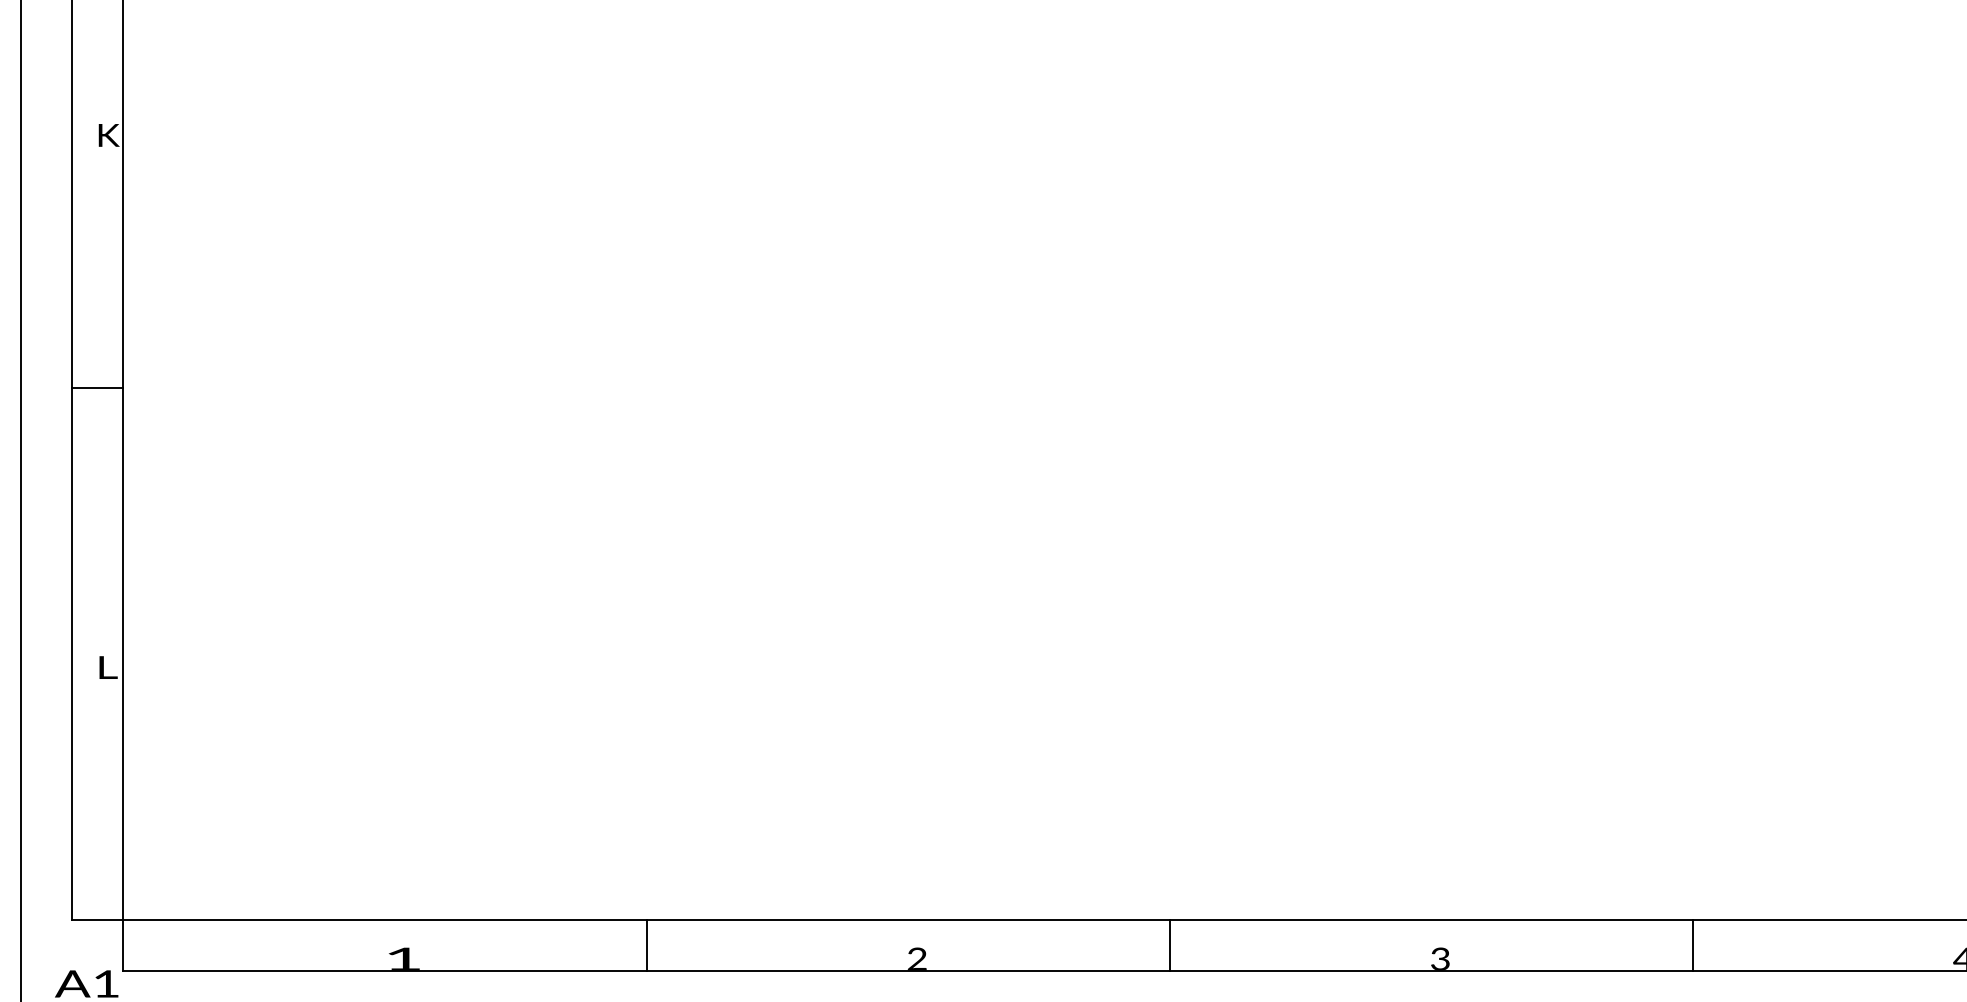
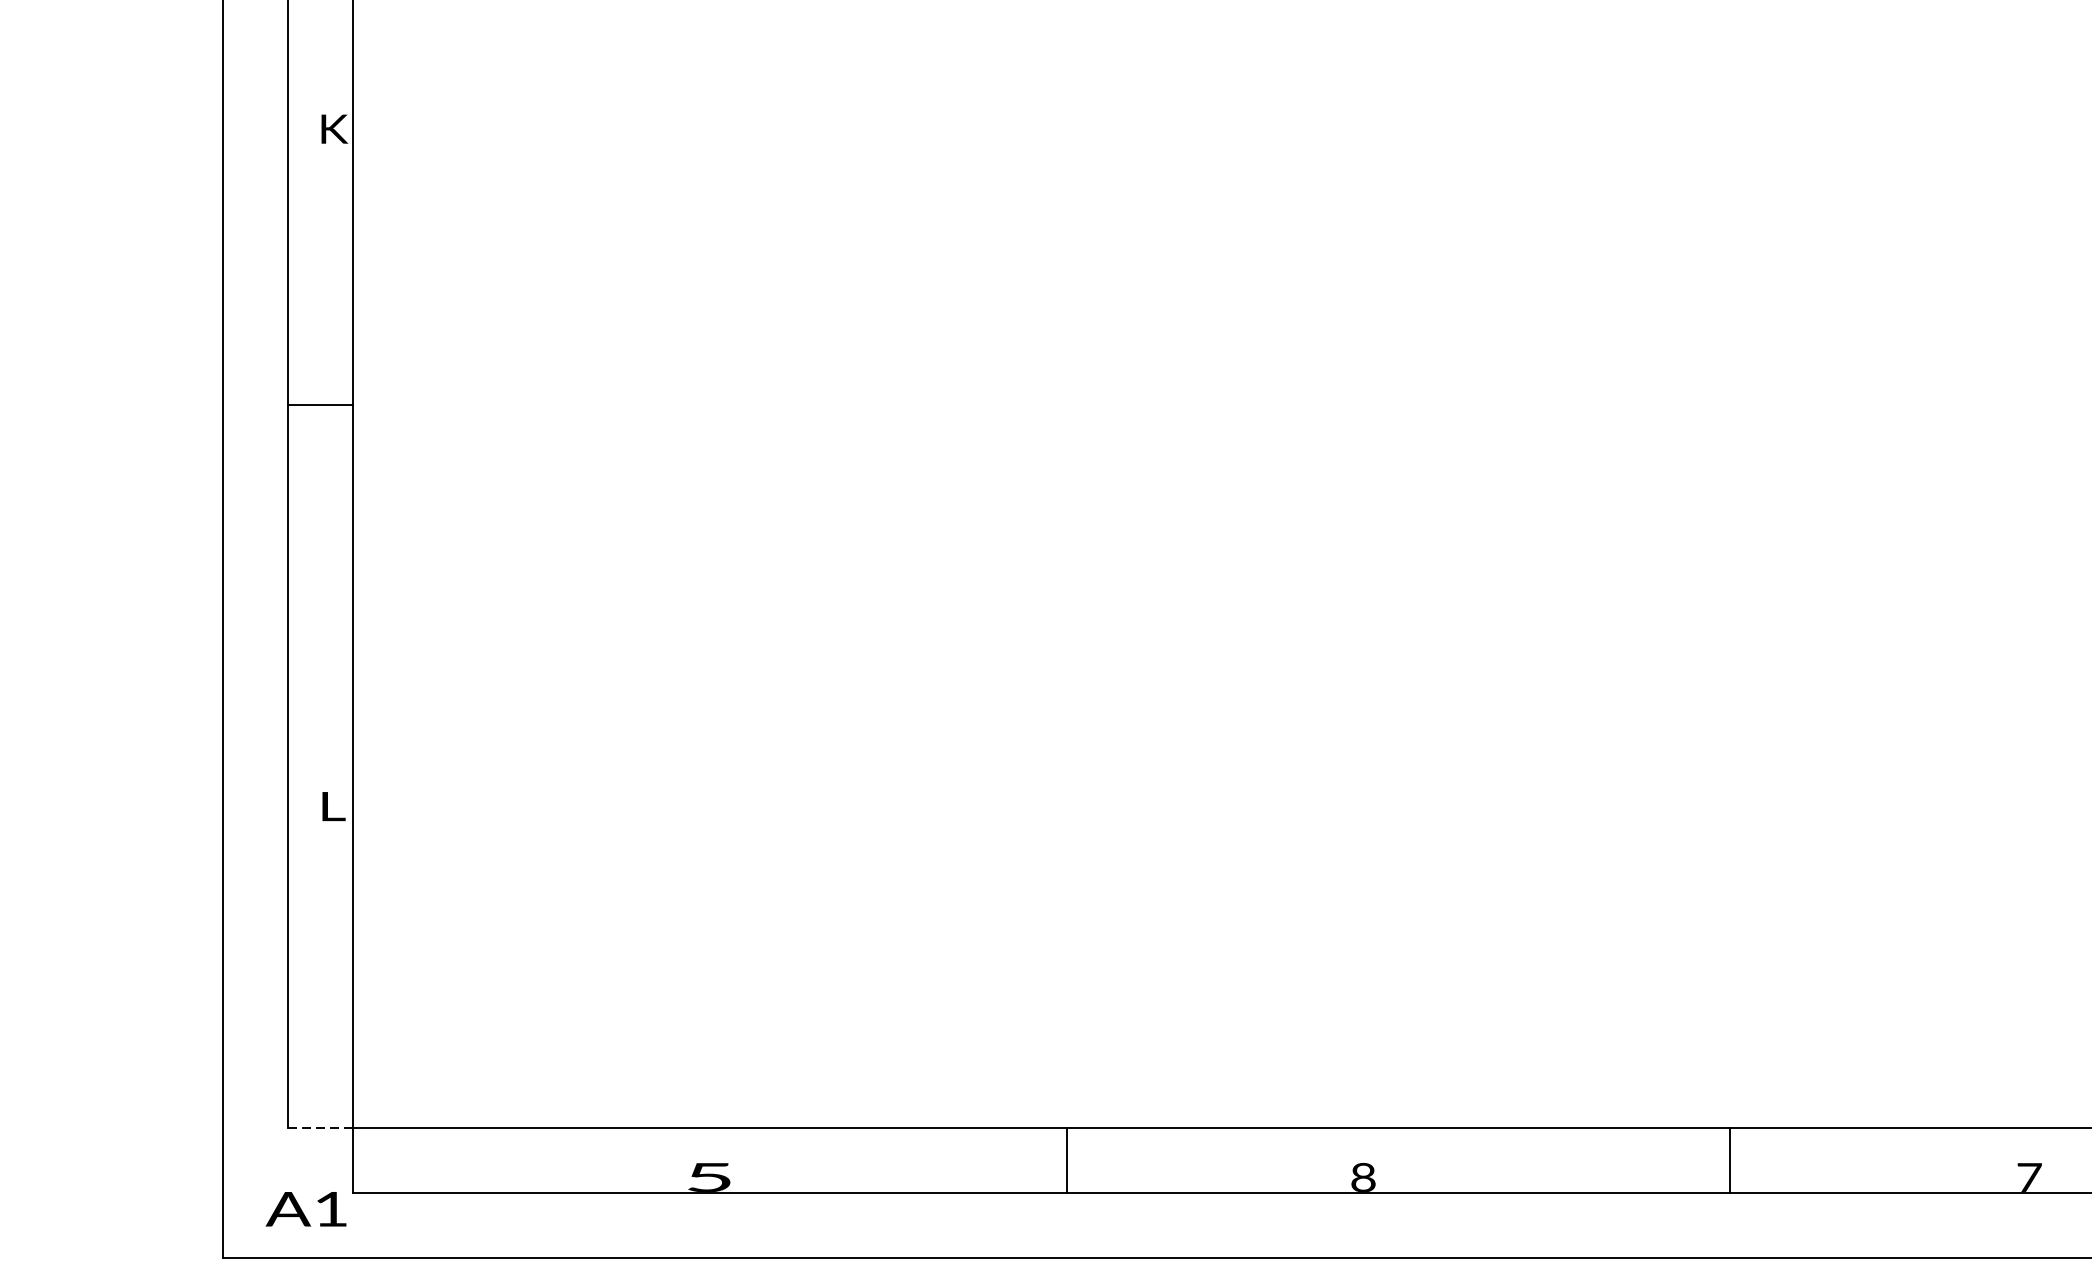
line: (97, 387) -> (319, 404), moved
line: (98, 919) -> (321, 1127), solid -> dashed
line: (646, 944) -> (1067, 1159), moved
line: (1169, 944) -> (1728, 1159), moved
text: (403, 958) -> (709, 1176), 1 -> 5
text: (1440, 958) -> (2029, 1176), 3 -> 7
text: (916, 959) -> (1362, 1178), 2 -> 8

